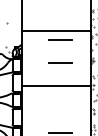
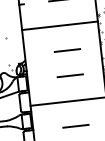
line: (56, 31) -> (60, 26), moved
line: (60, 109) -> (75, 126), added

